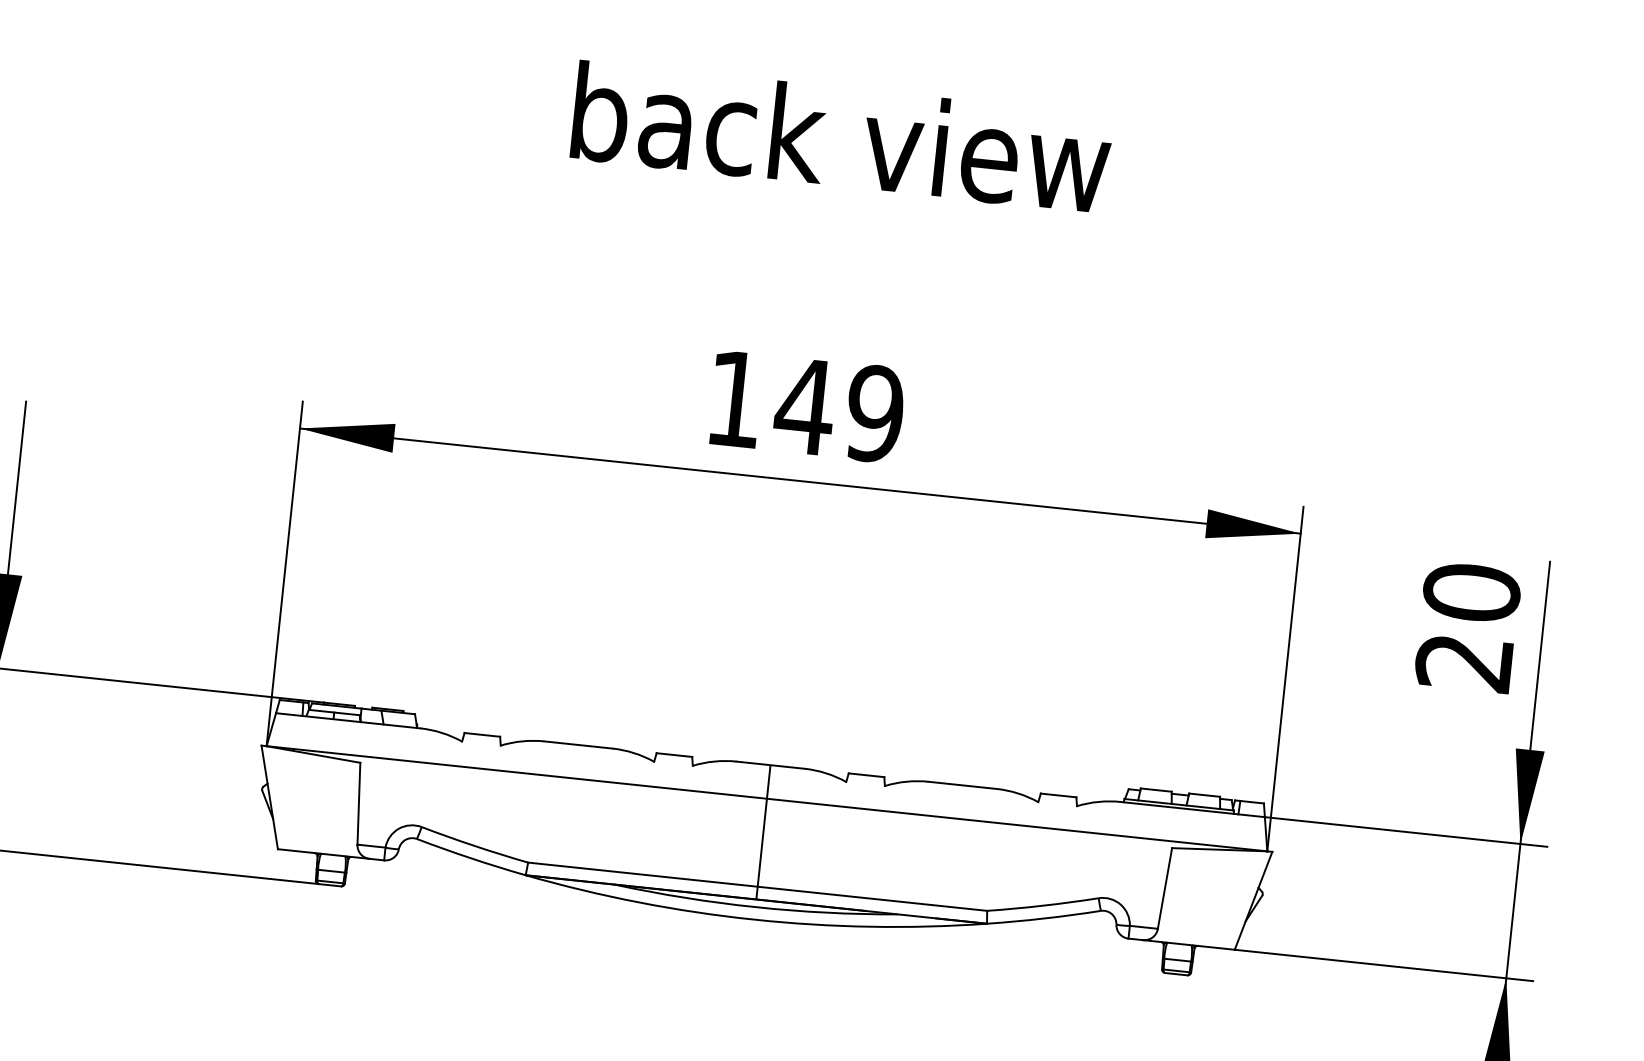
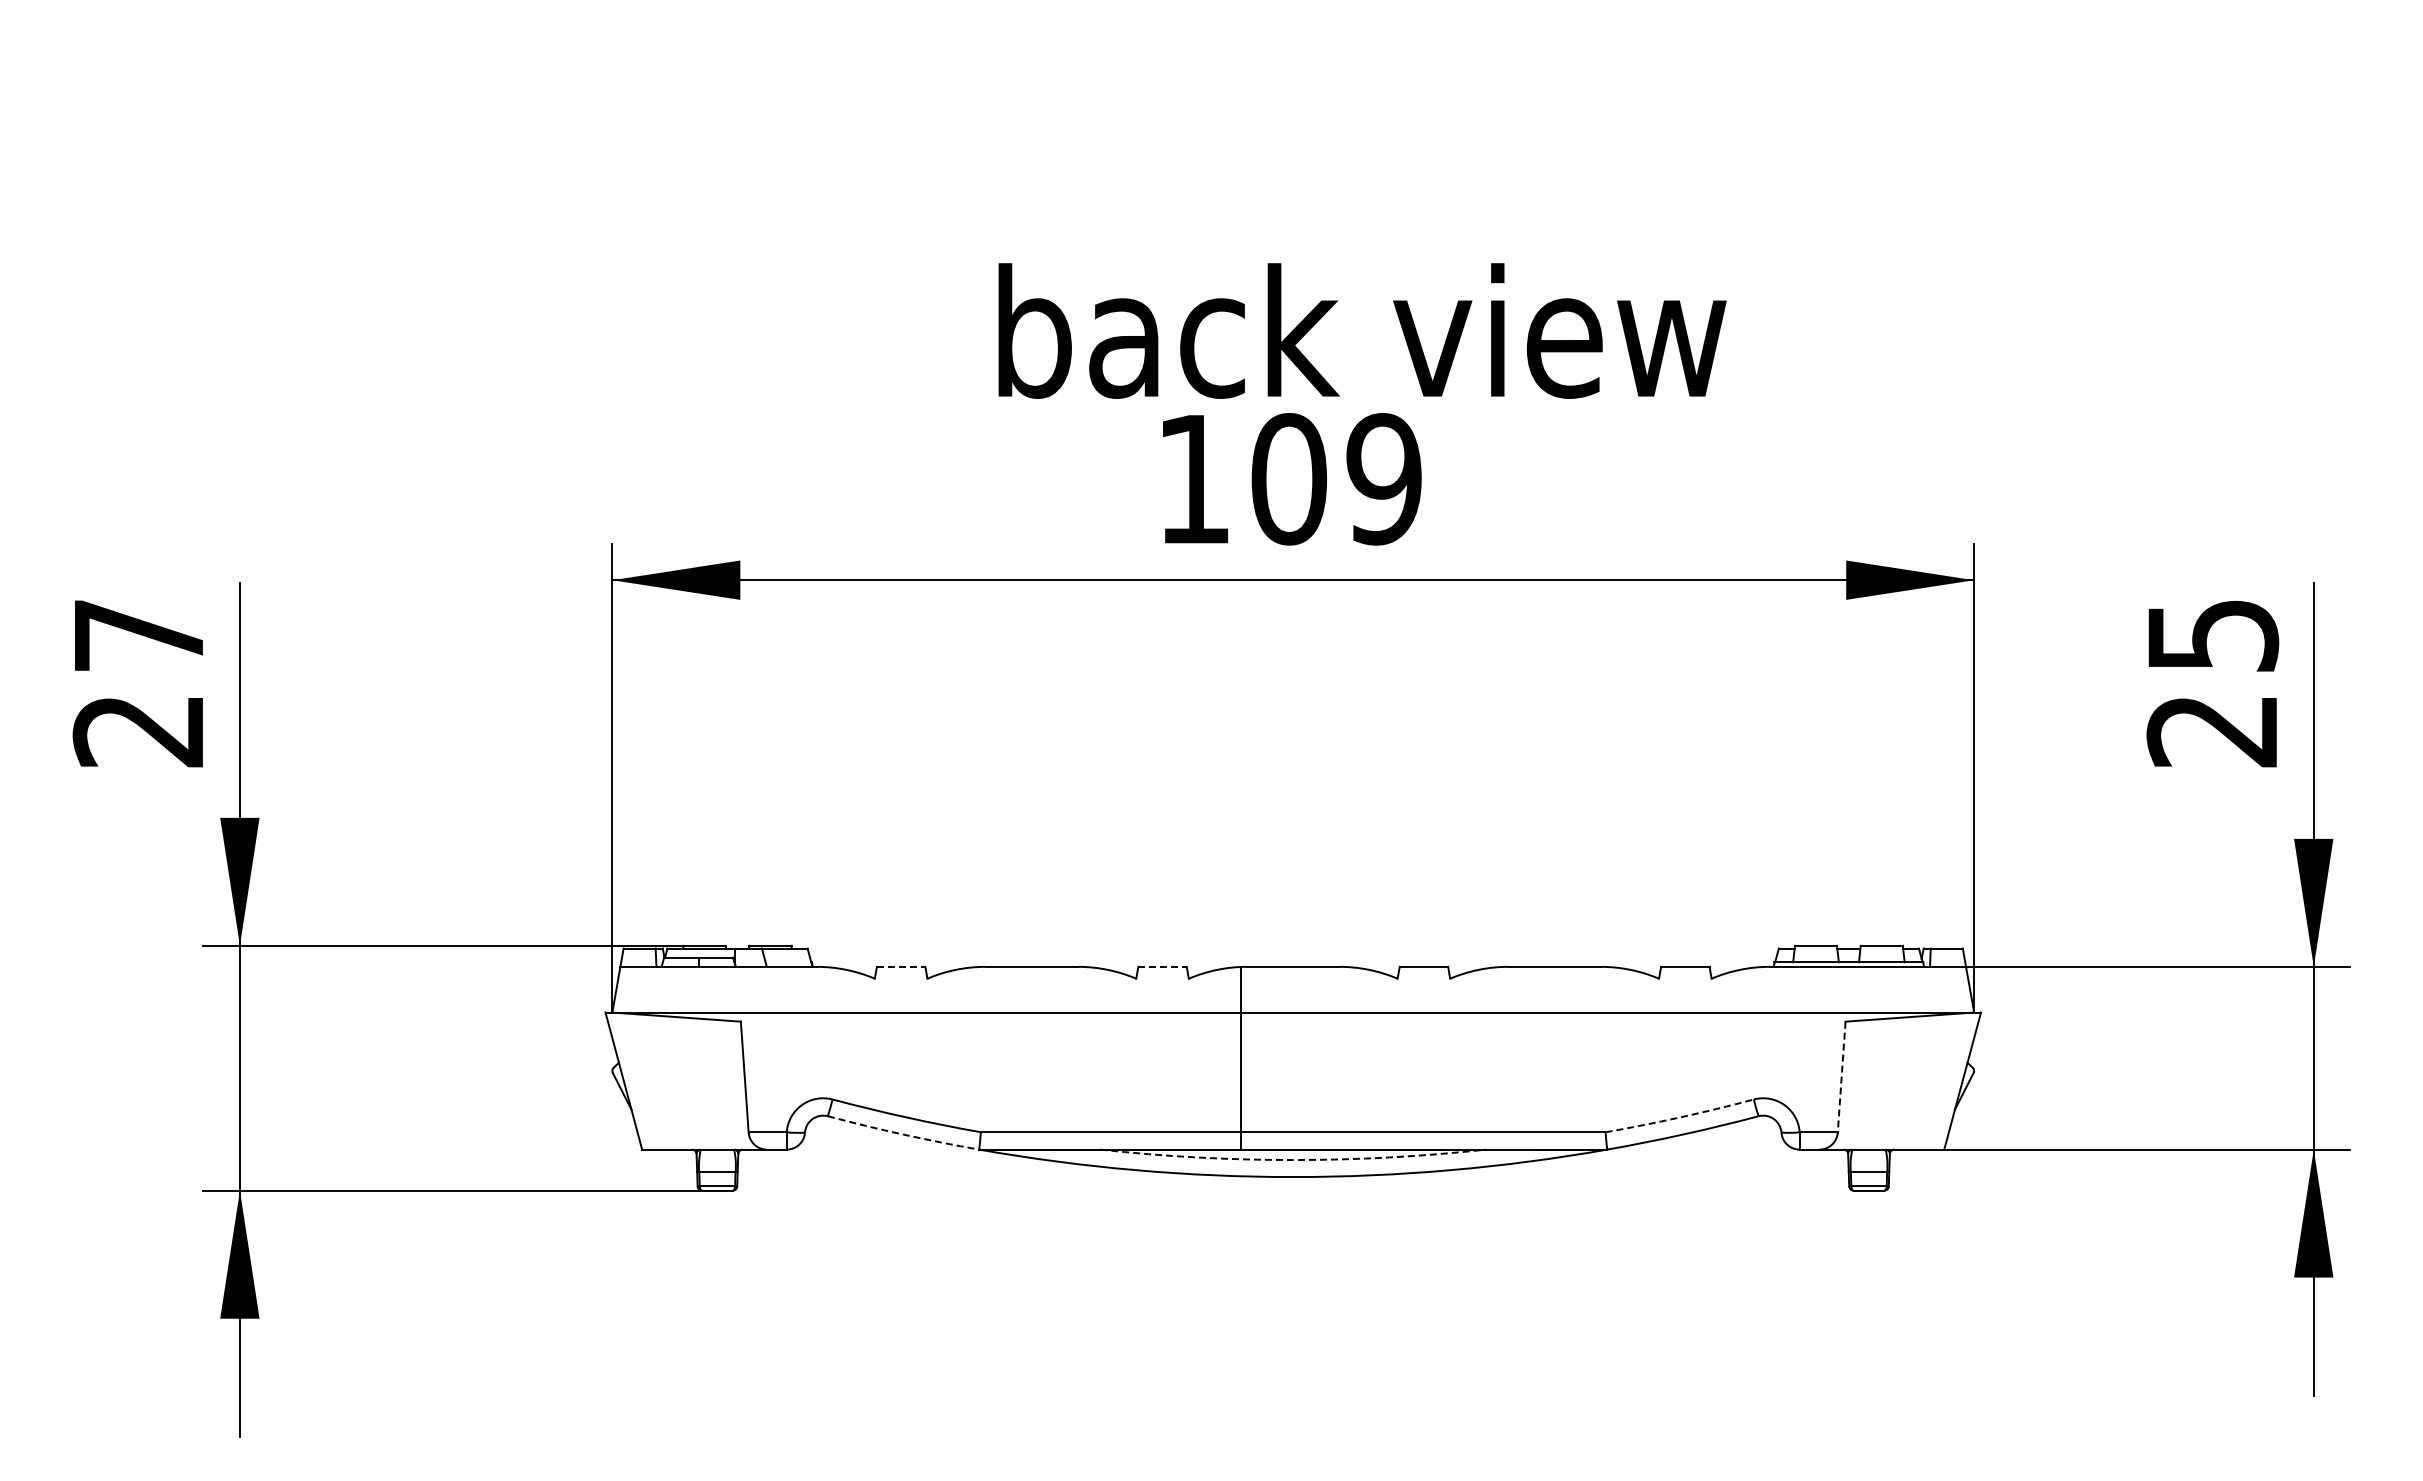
text: (841, 137) -> (1362, 330), moved
text: (804, 406) -> (1288, 479), 149 -> 109
text: (1471, 592) -> (2212, 635), 20 -> 25
line: (482, 734) -> (901, 966), solid -> dashed
line: (675, 754) -> (1163, 966), solid -> dashed
line: (763, 831) -> (1241, 1057), moved
arc: (471, 858) -> (903, 1134), solid -> dashed
line: (1164, 888) -> (1841, 1077), solid -> dashed
arc: (1043, 905) -> (1680, 1117), solid -> dashed
arc: (755, 907) -> (1293, 1160), solid -> dashed

